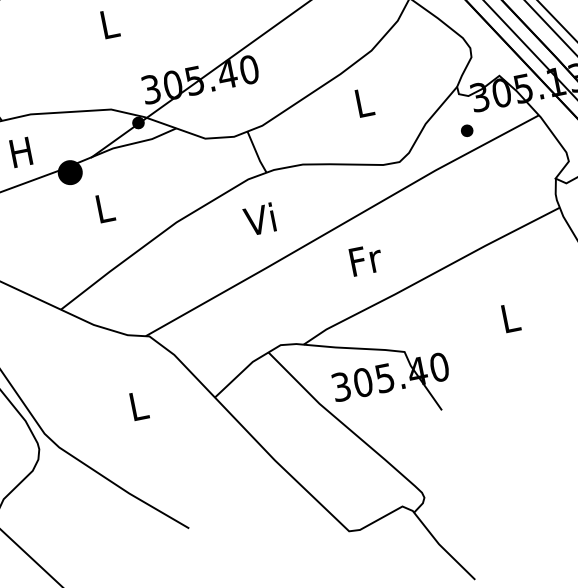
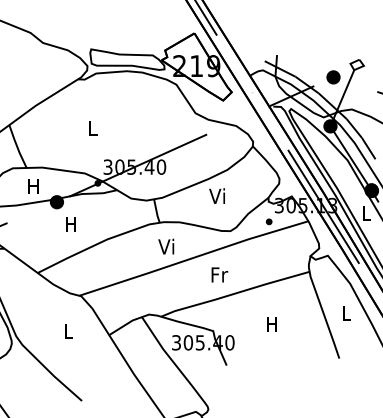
text: (360, 101) -> (216, 195), L -> Vi
text: (103, 208) -> (70, 224), L -> H
text: (260, 219) -> (166, 246), moved
text: (365, 259) -> (219, 274), moved
text: (509, 318) -> (271, 324), L -> H

